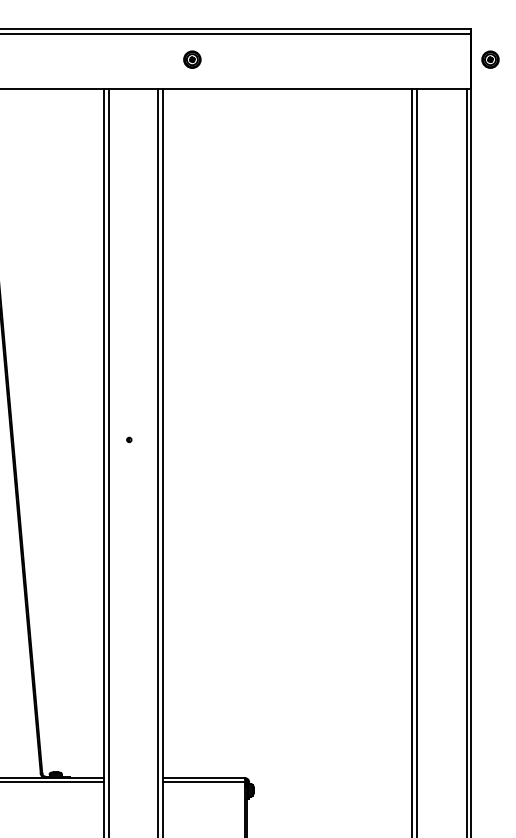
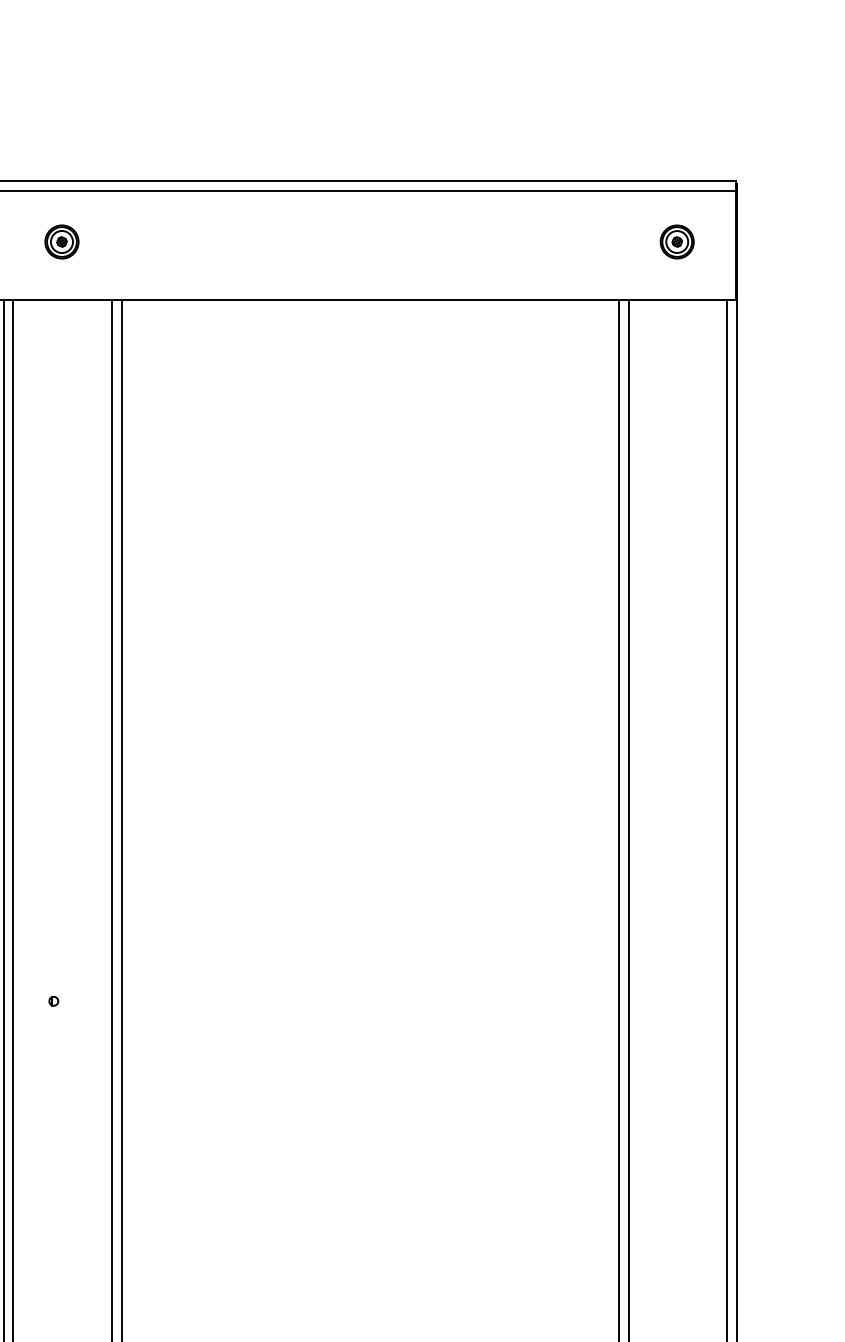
part: (192, 59) -> (62, 241), moved
part: (490, 59) -> (677, 241), moved

